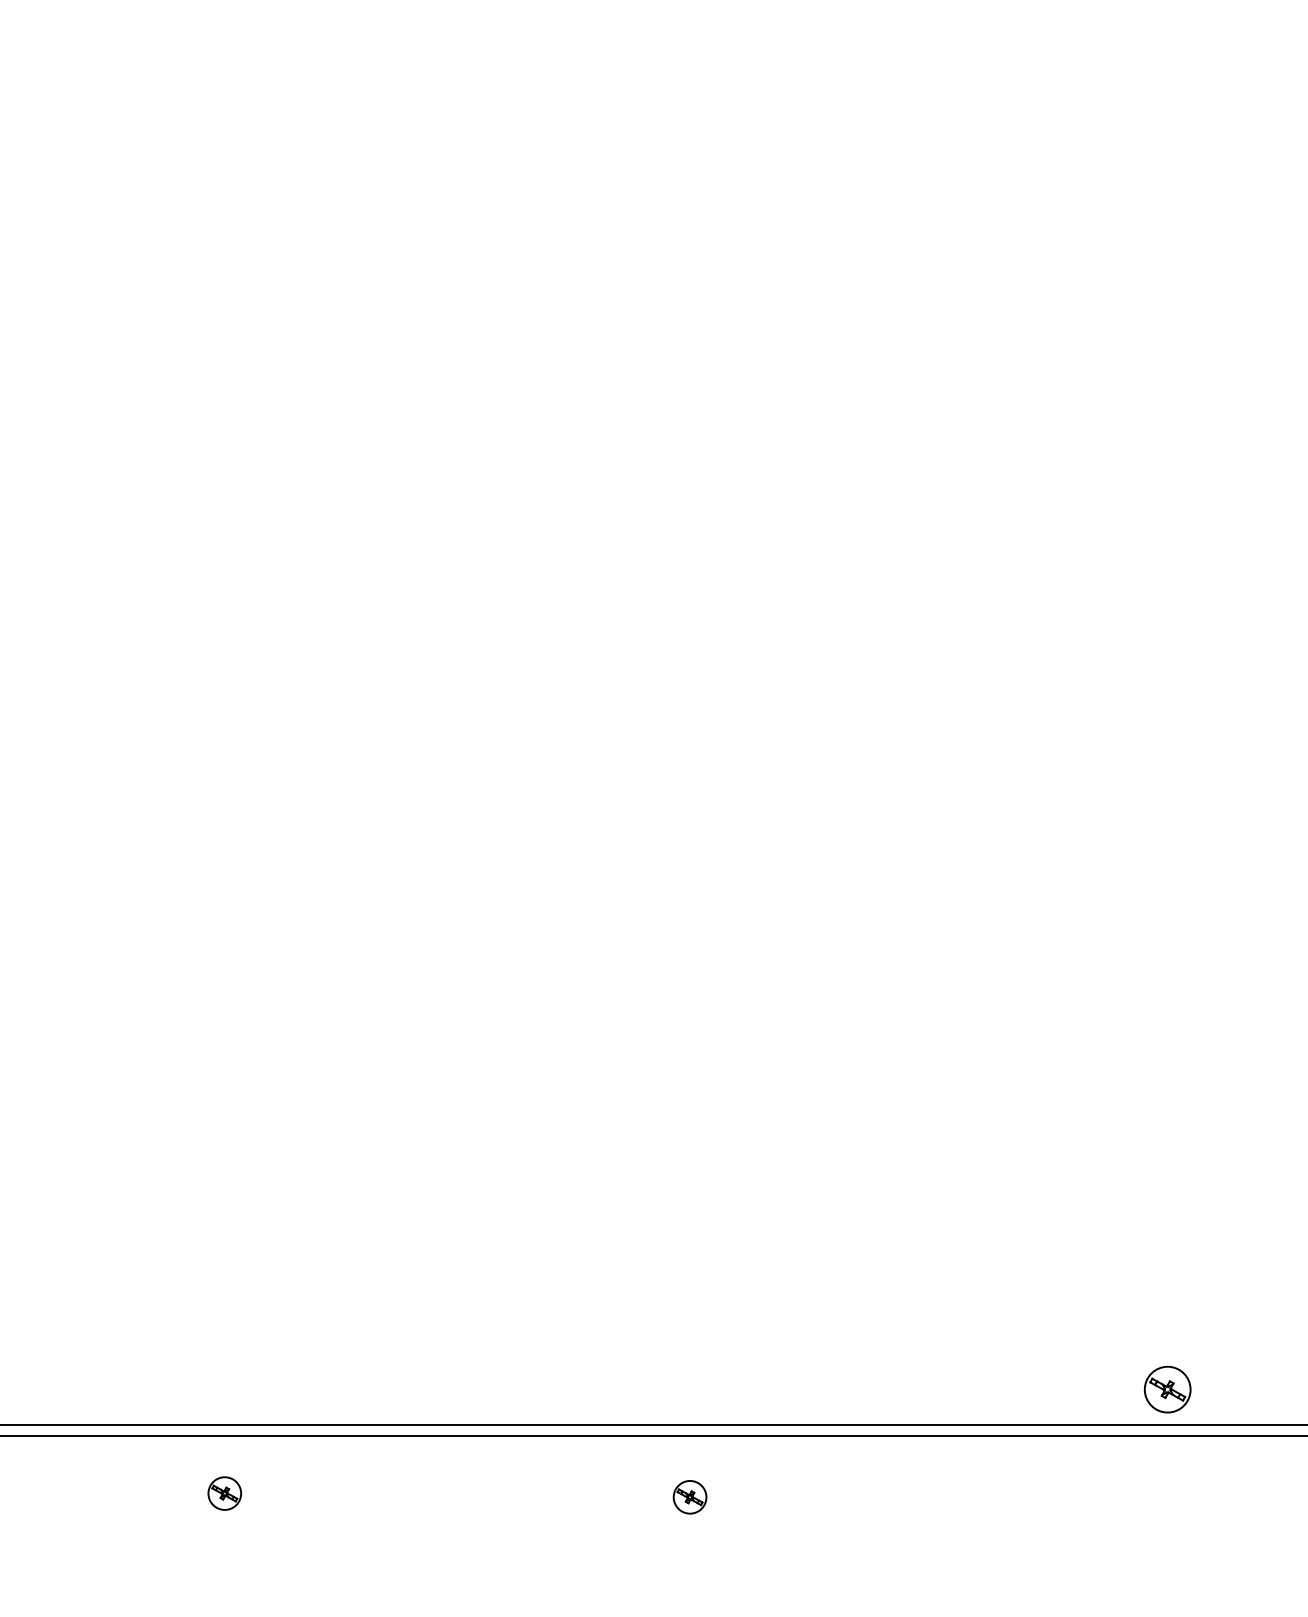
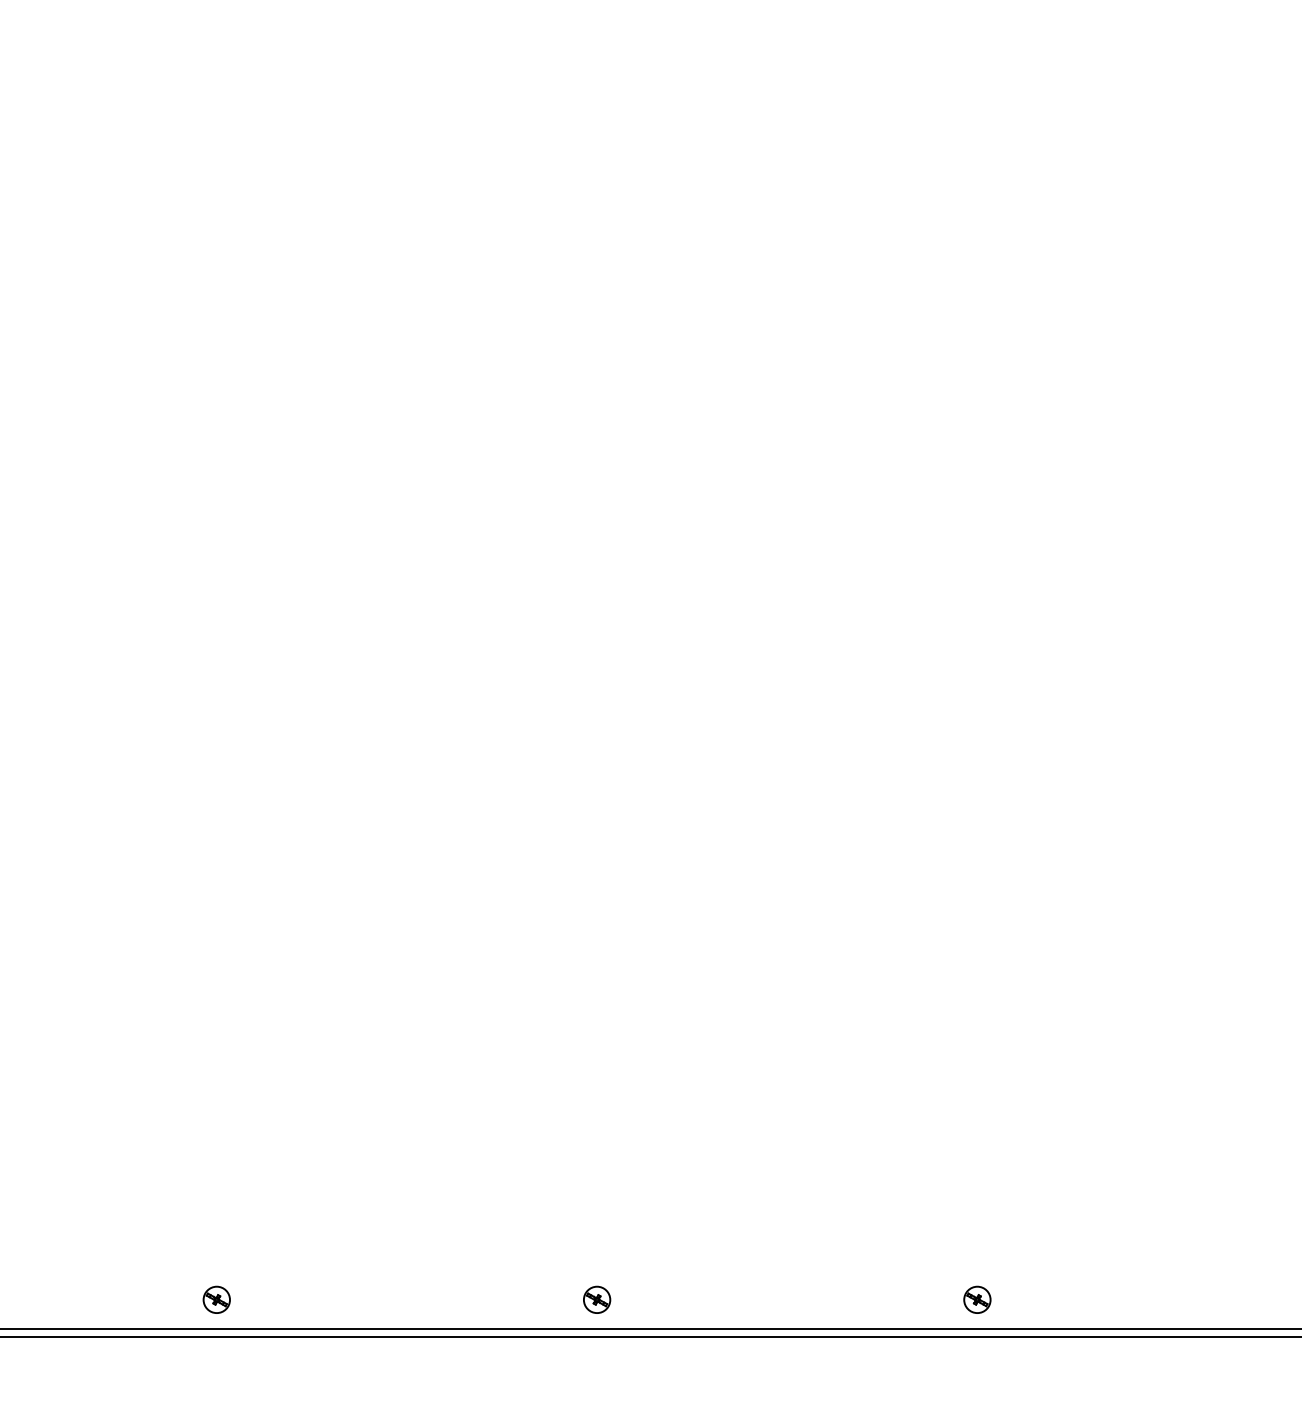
part: (1167, 1388) -> (977, 1299), size x0.71
part: (224, 1493) -> (216, 1299), moved
part: (690, 1496) -> (597, 1299), moved

